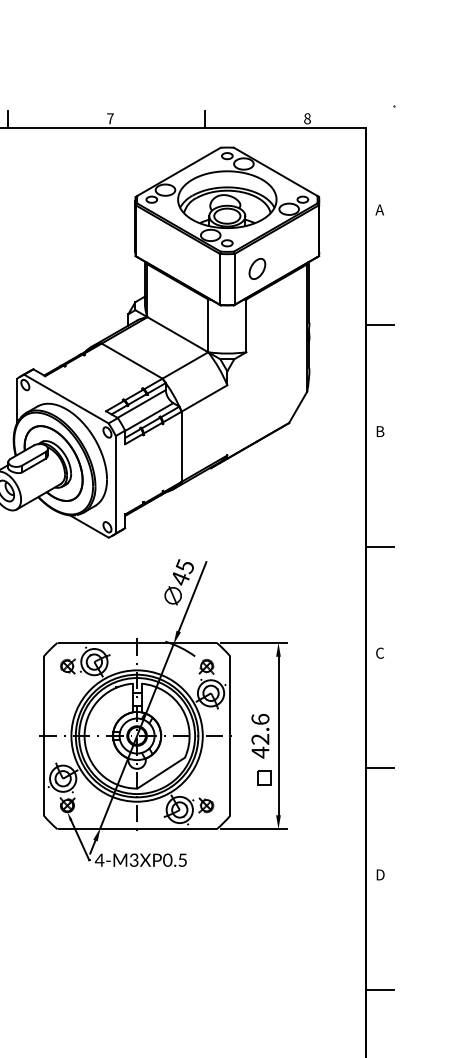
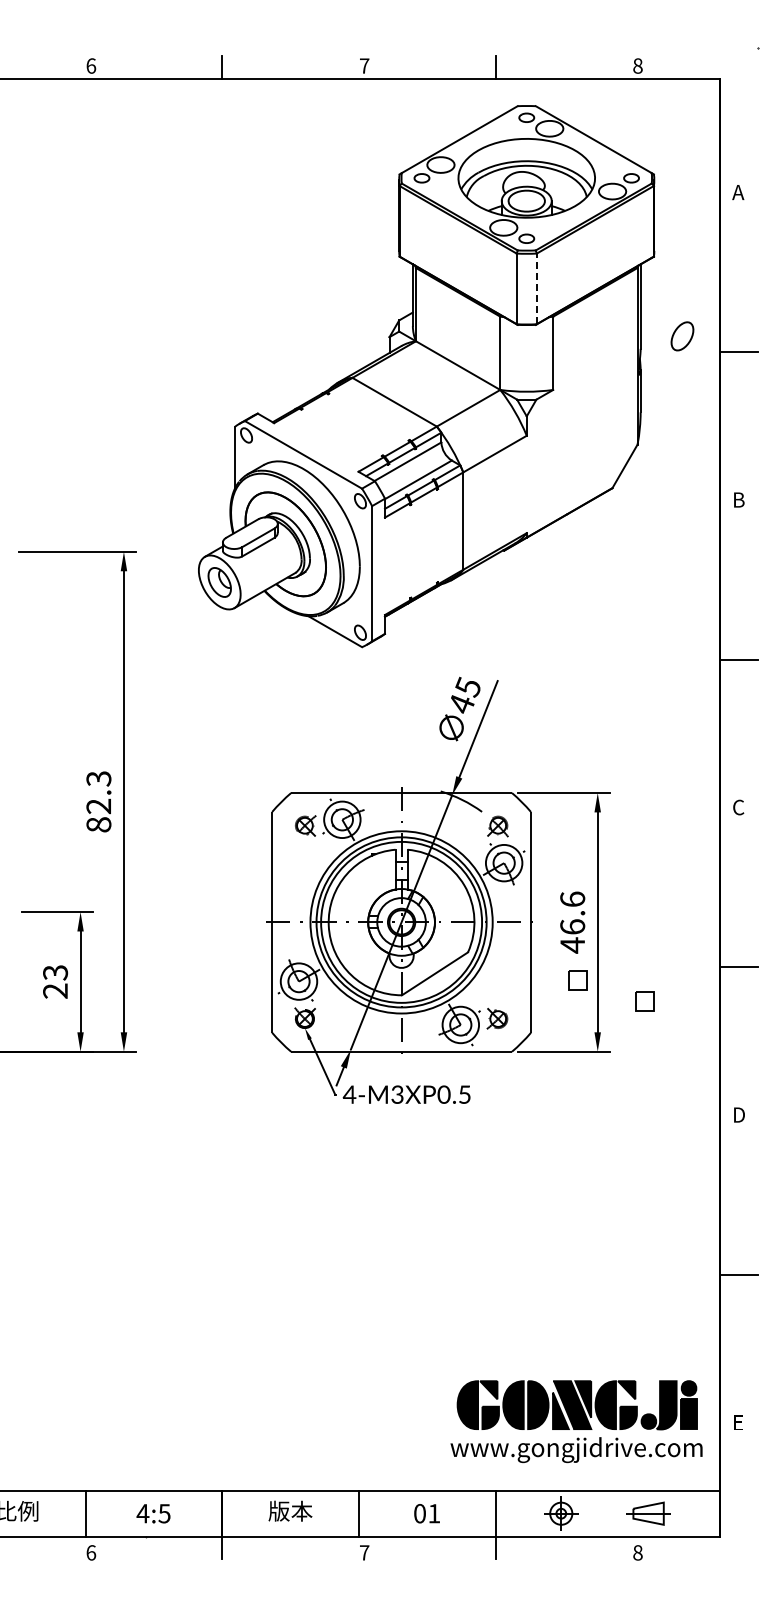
part: (257, 269) -> (682, 336), moved
line: (234, 279) -> (536, 288), solid -> dashed
text: (260, 739) -> (572, 926), 42.6 -> 46.6
part: (312, 793) -> (644, 1001), added

